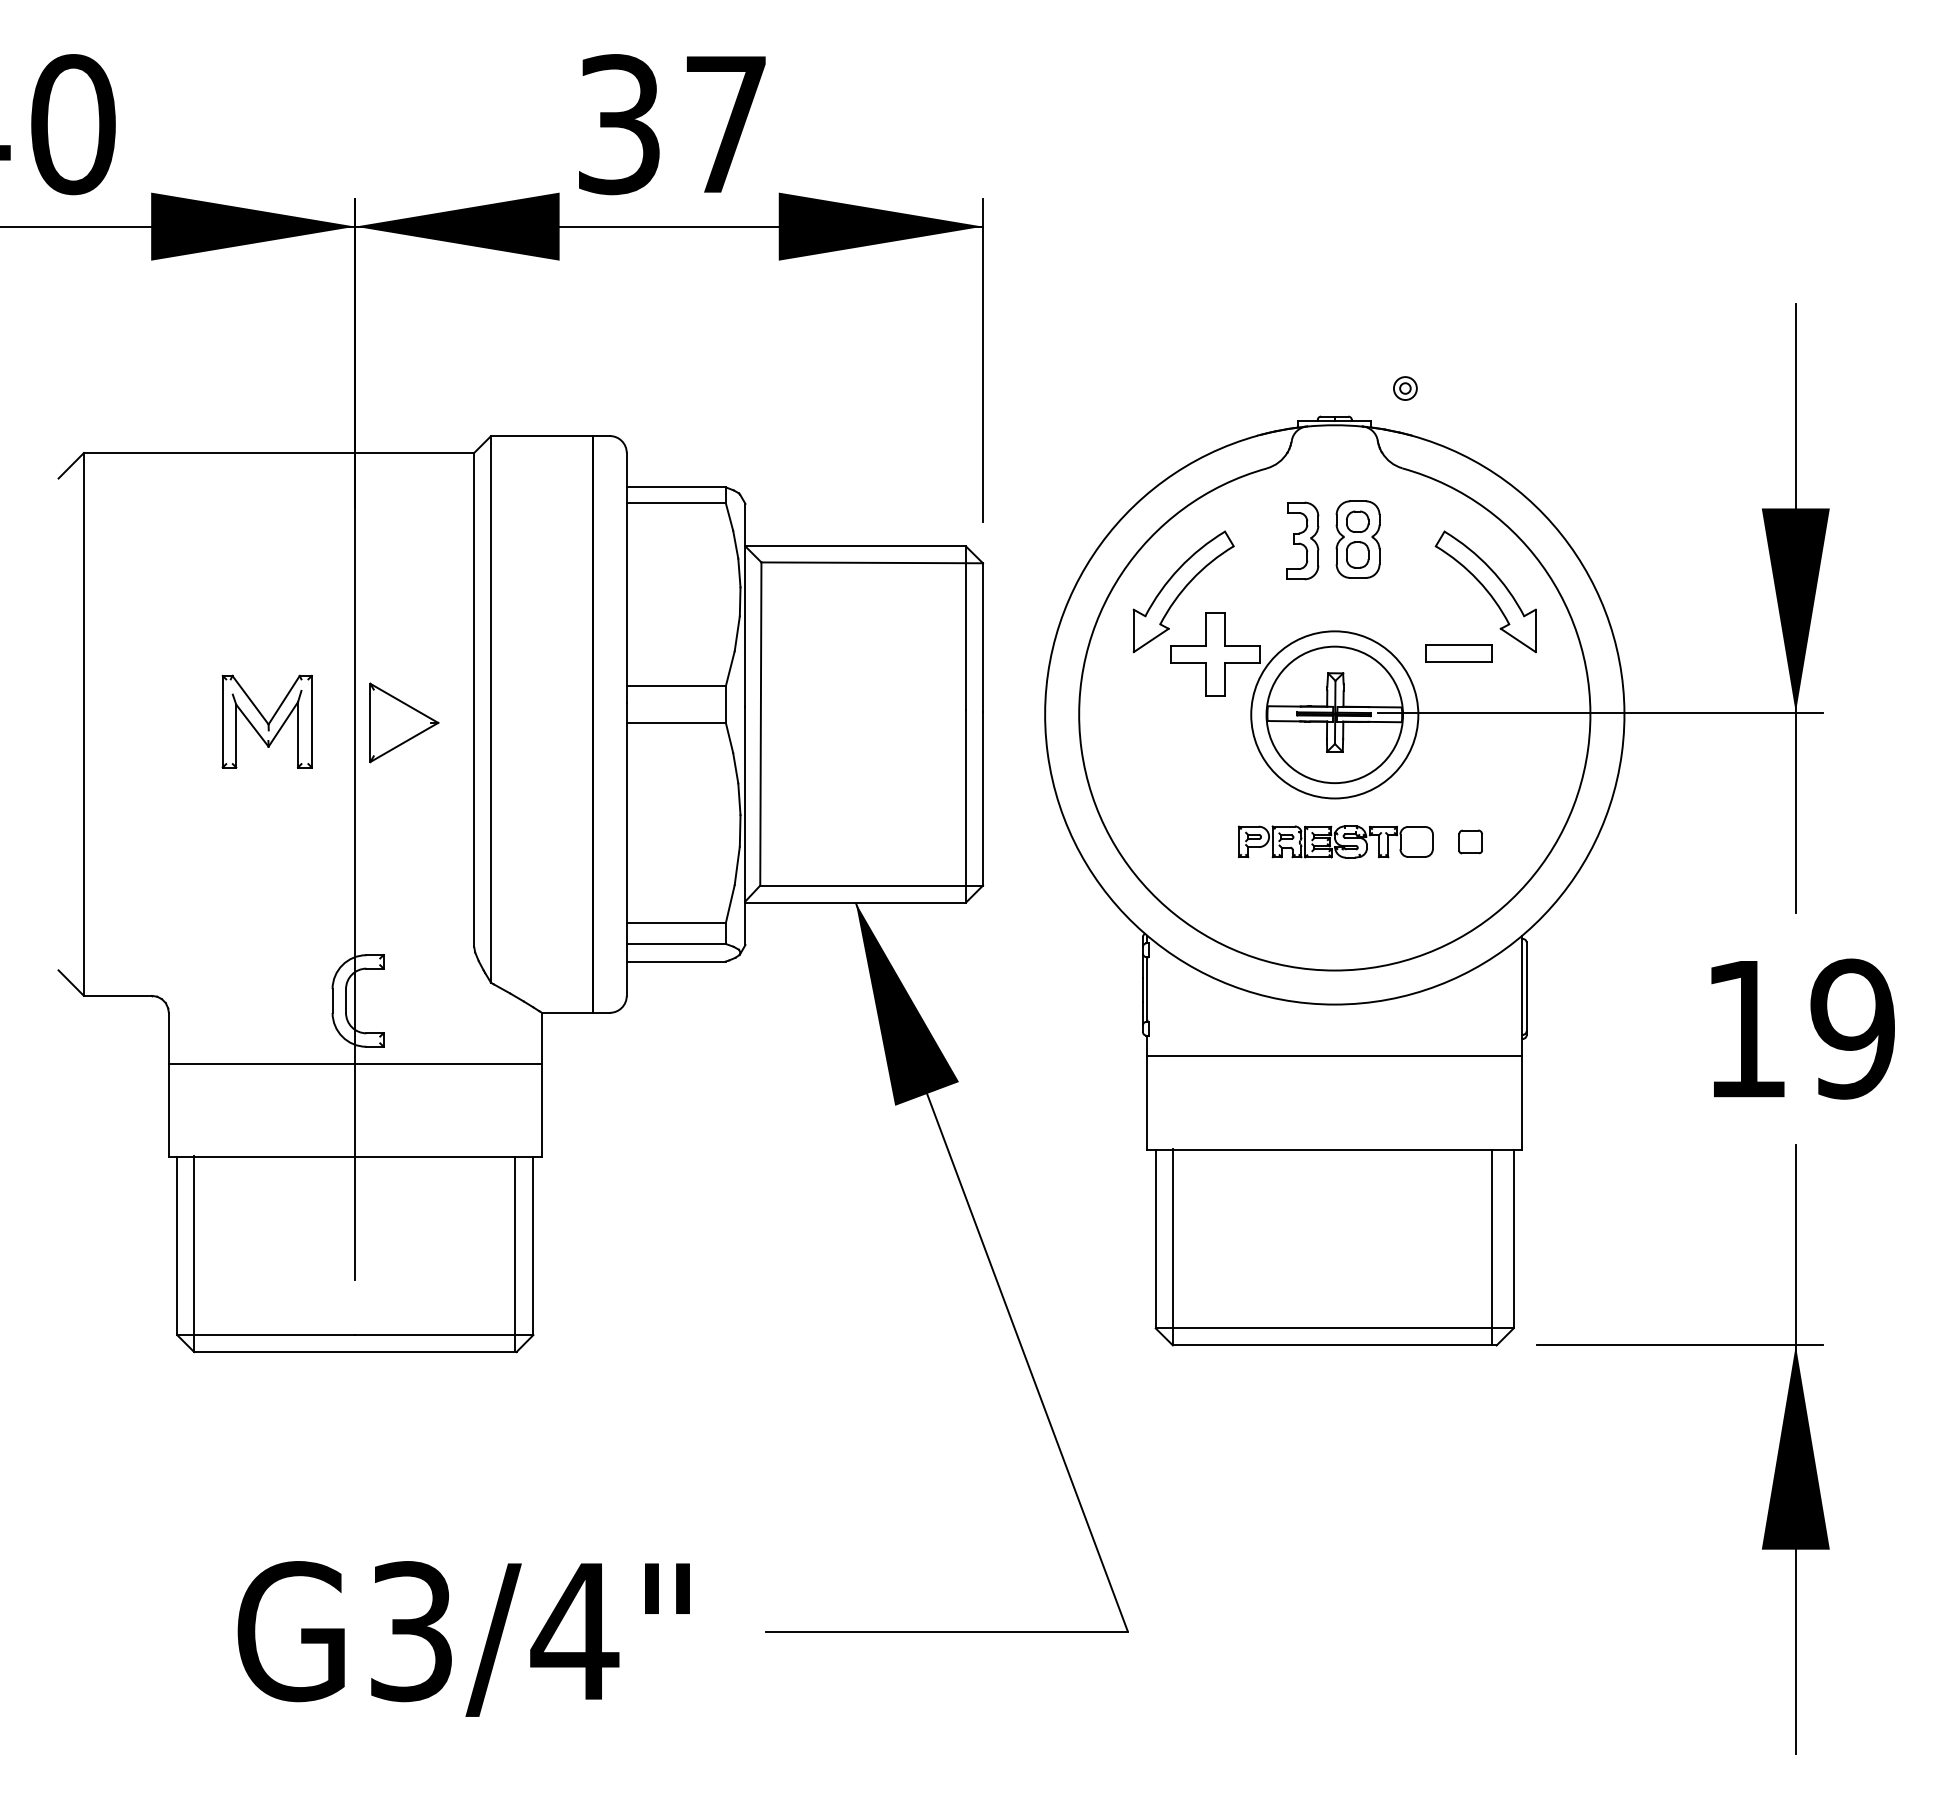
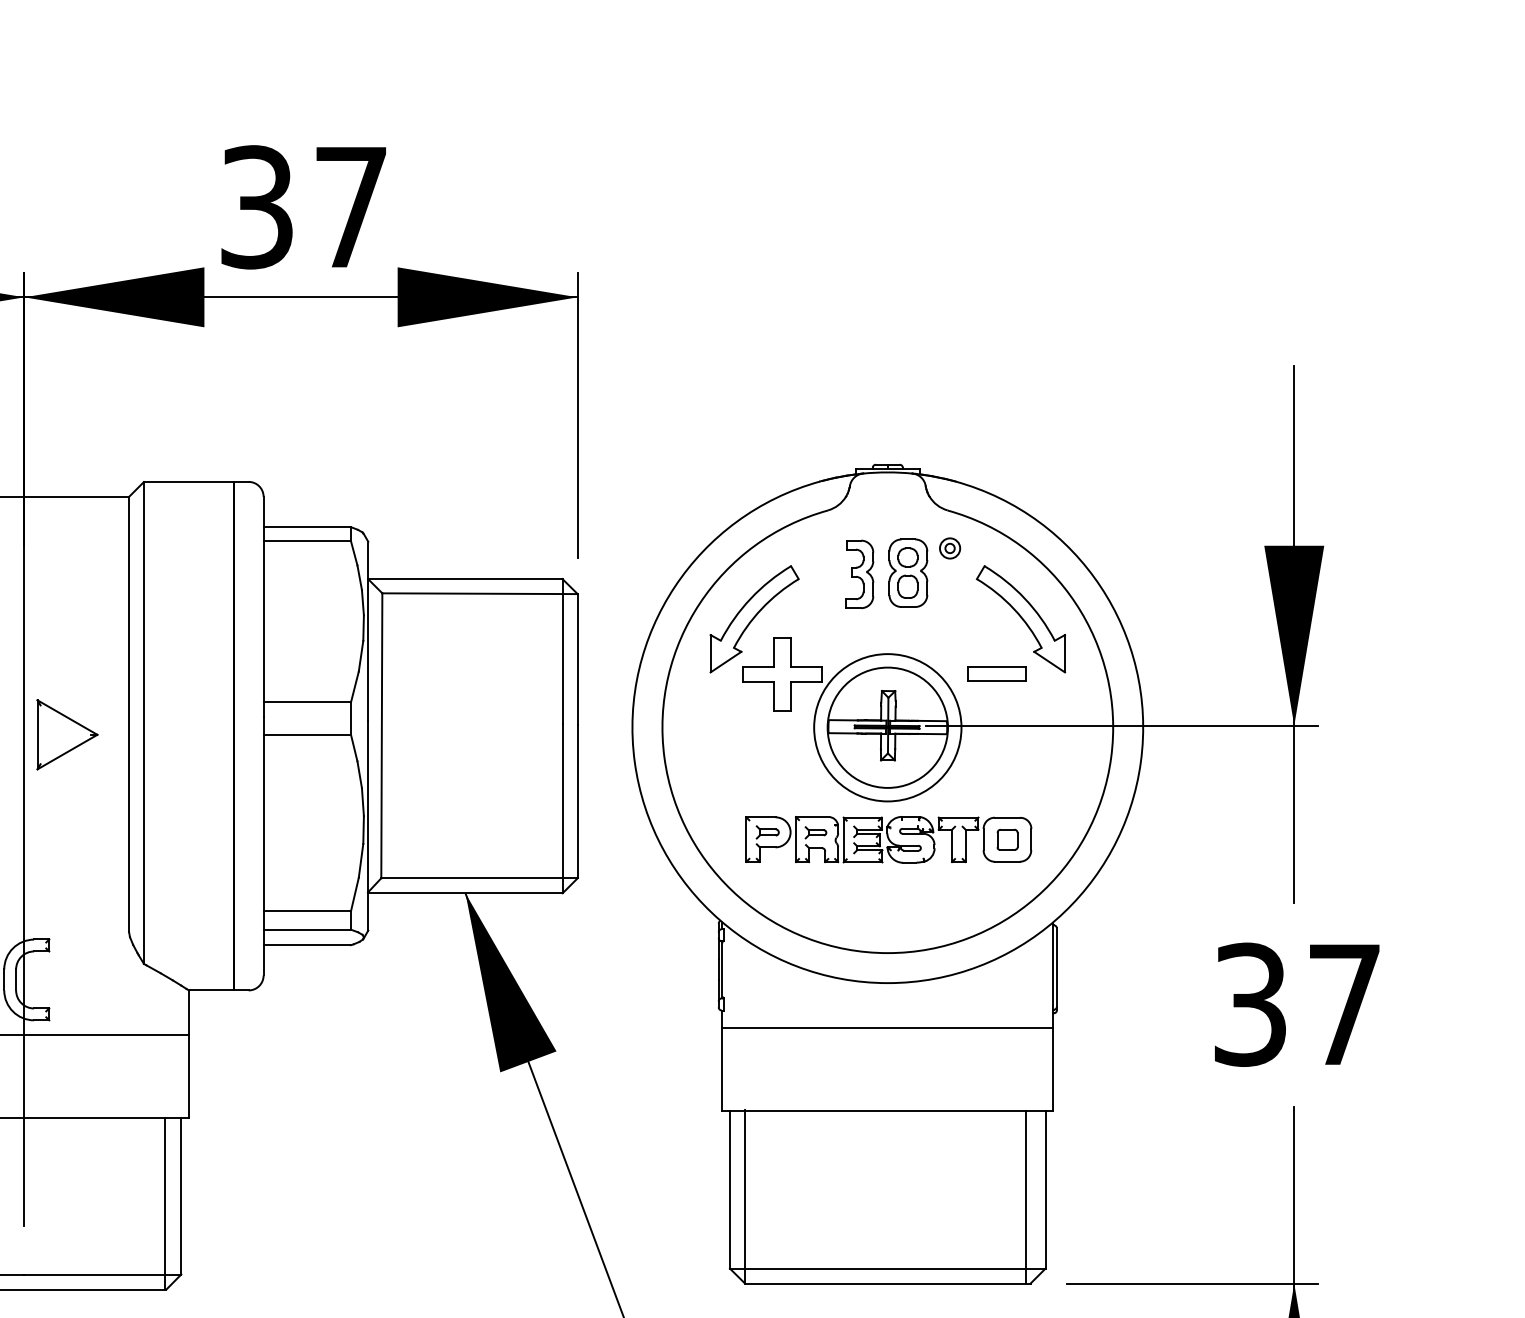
part: (1405, 388) -> (950, 548), moved
part: (1335, 841) -> (888, 839), size x1.67
text: (1799, 1028) -> (1297, 1004), 19 -> 37

